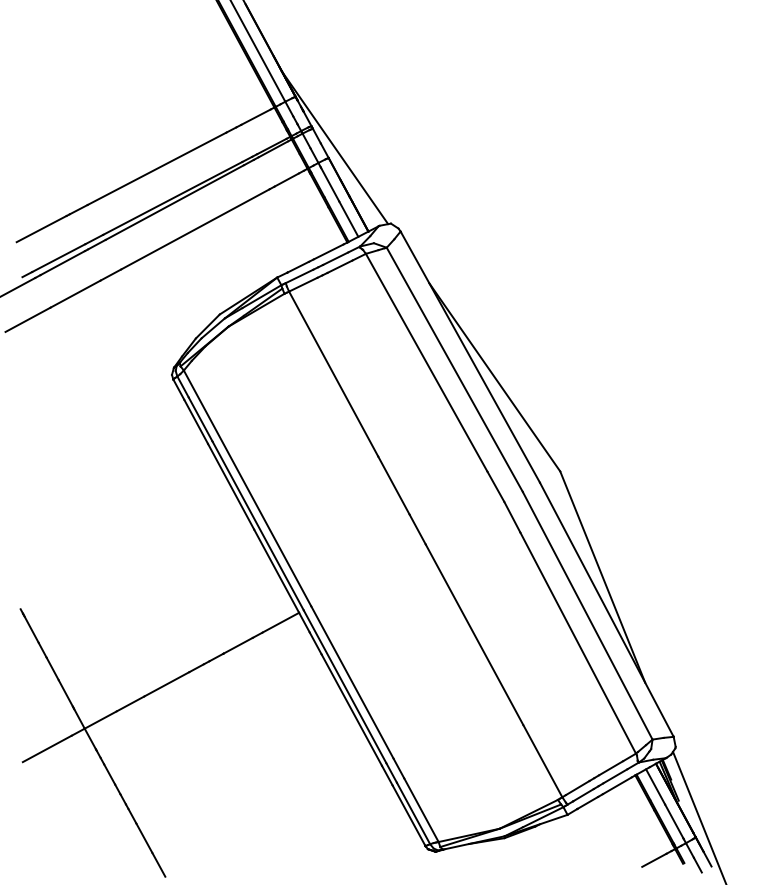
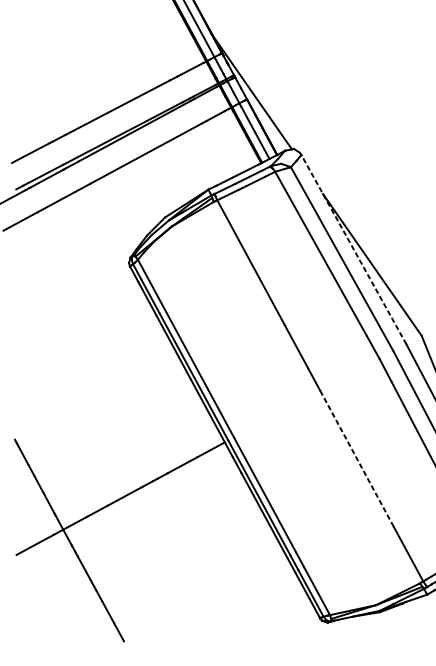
line: (470, 356) -> (354, 249), solid -> dashed
line: (474, 634) -> (357, 458), solid -> dashed

